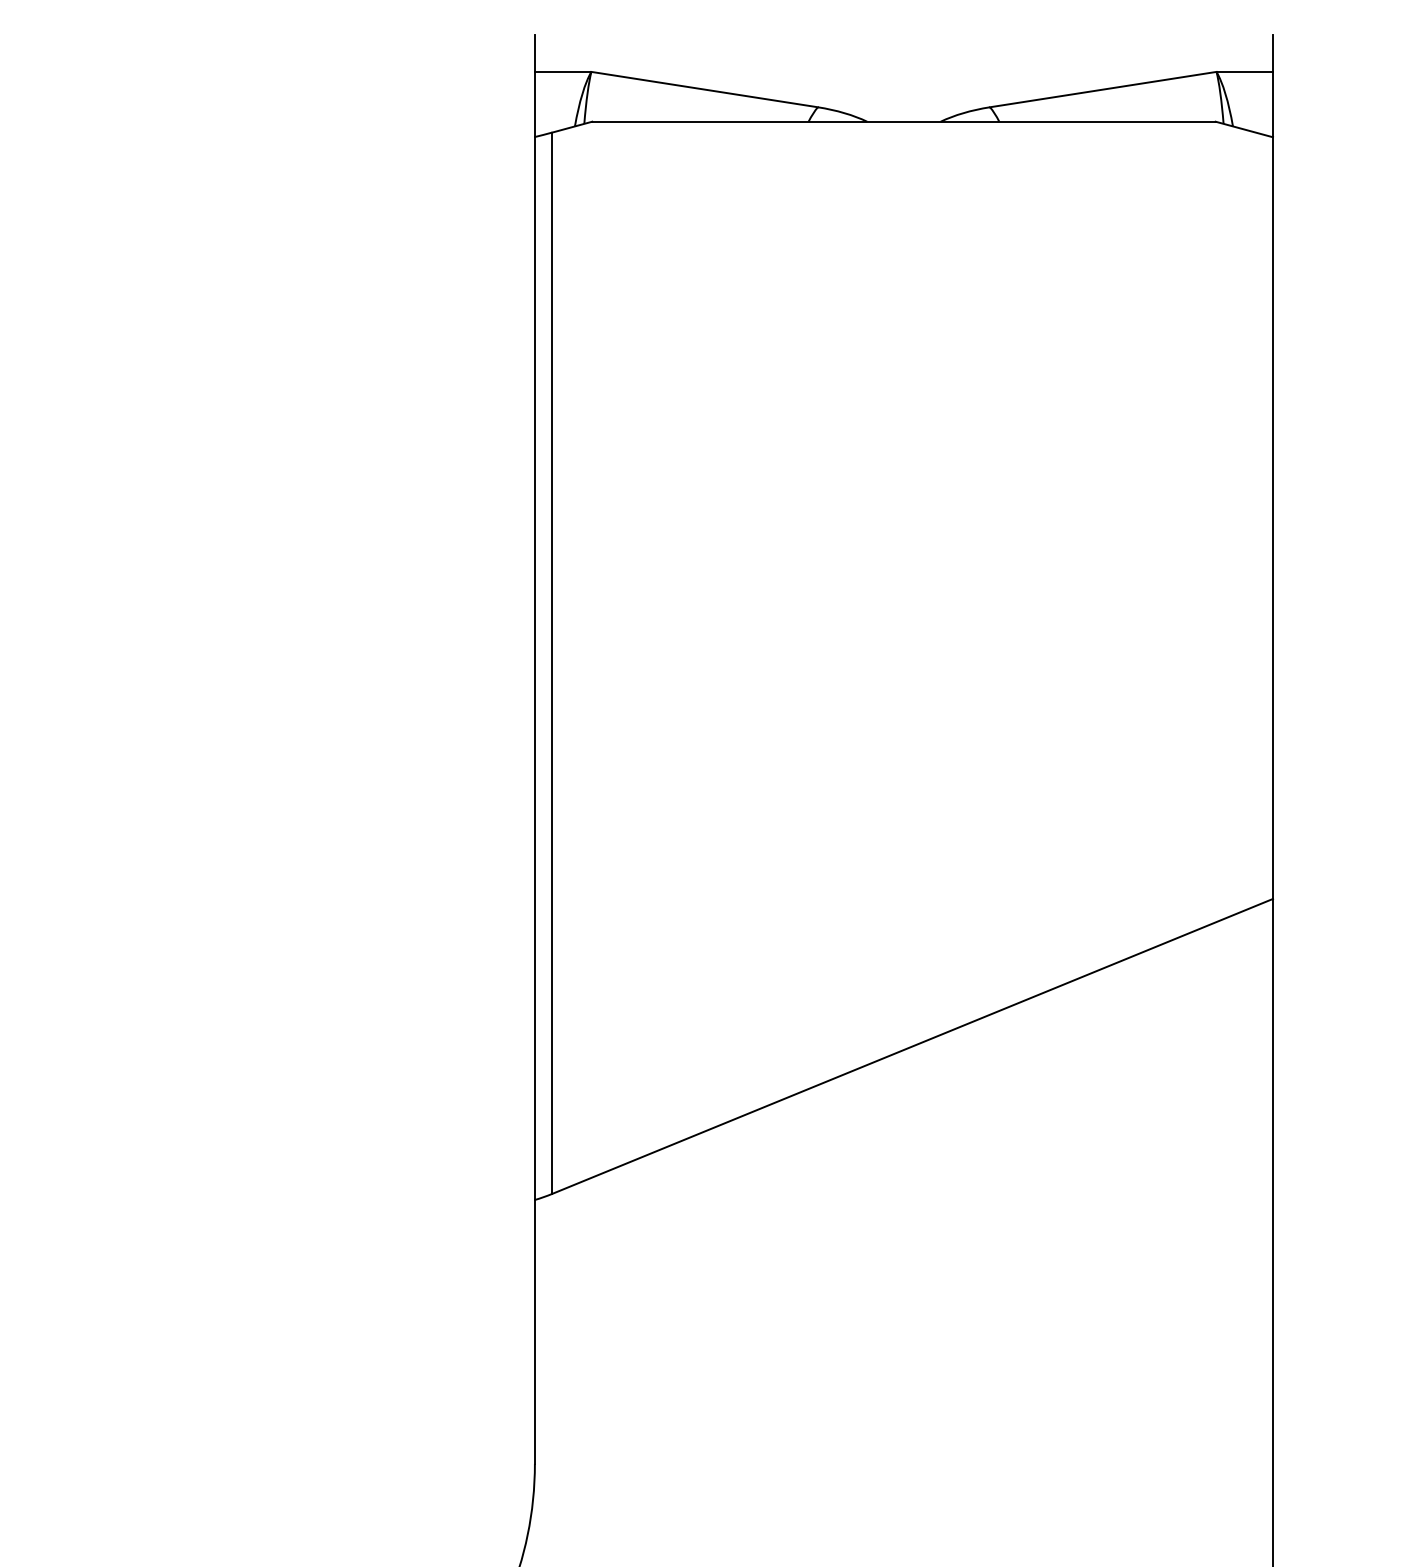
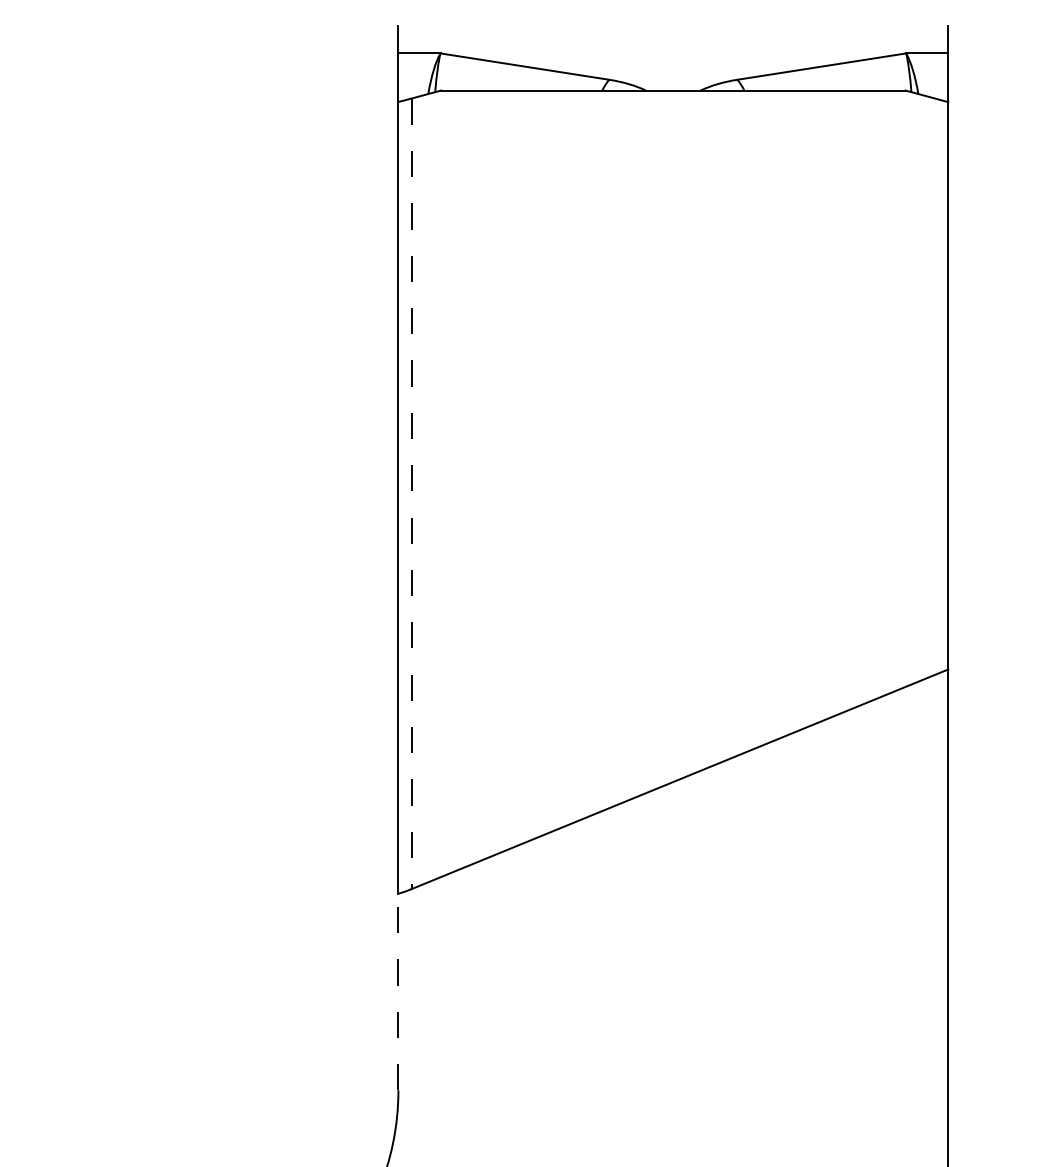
line: (552, 663) -> (411, 494), solid -> dashed
line: (534, 1331) -> (398, 991), solid -> dashed

